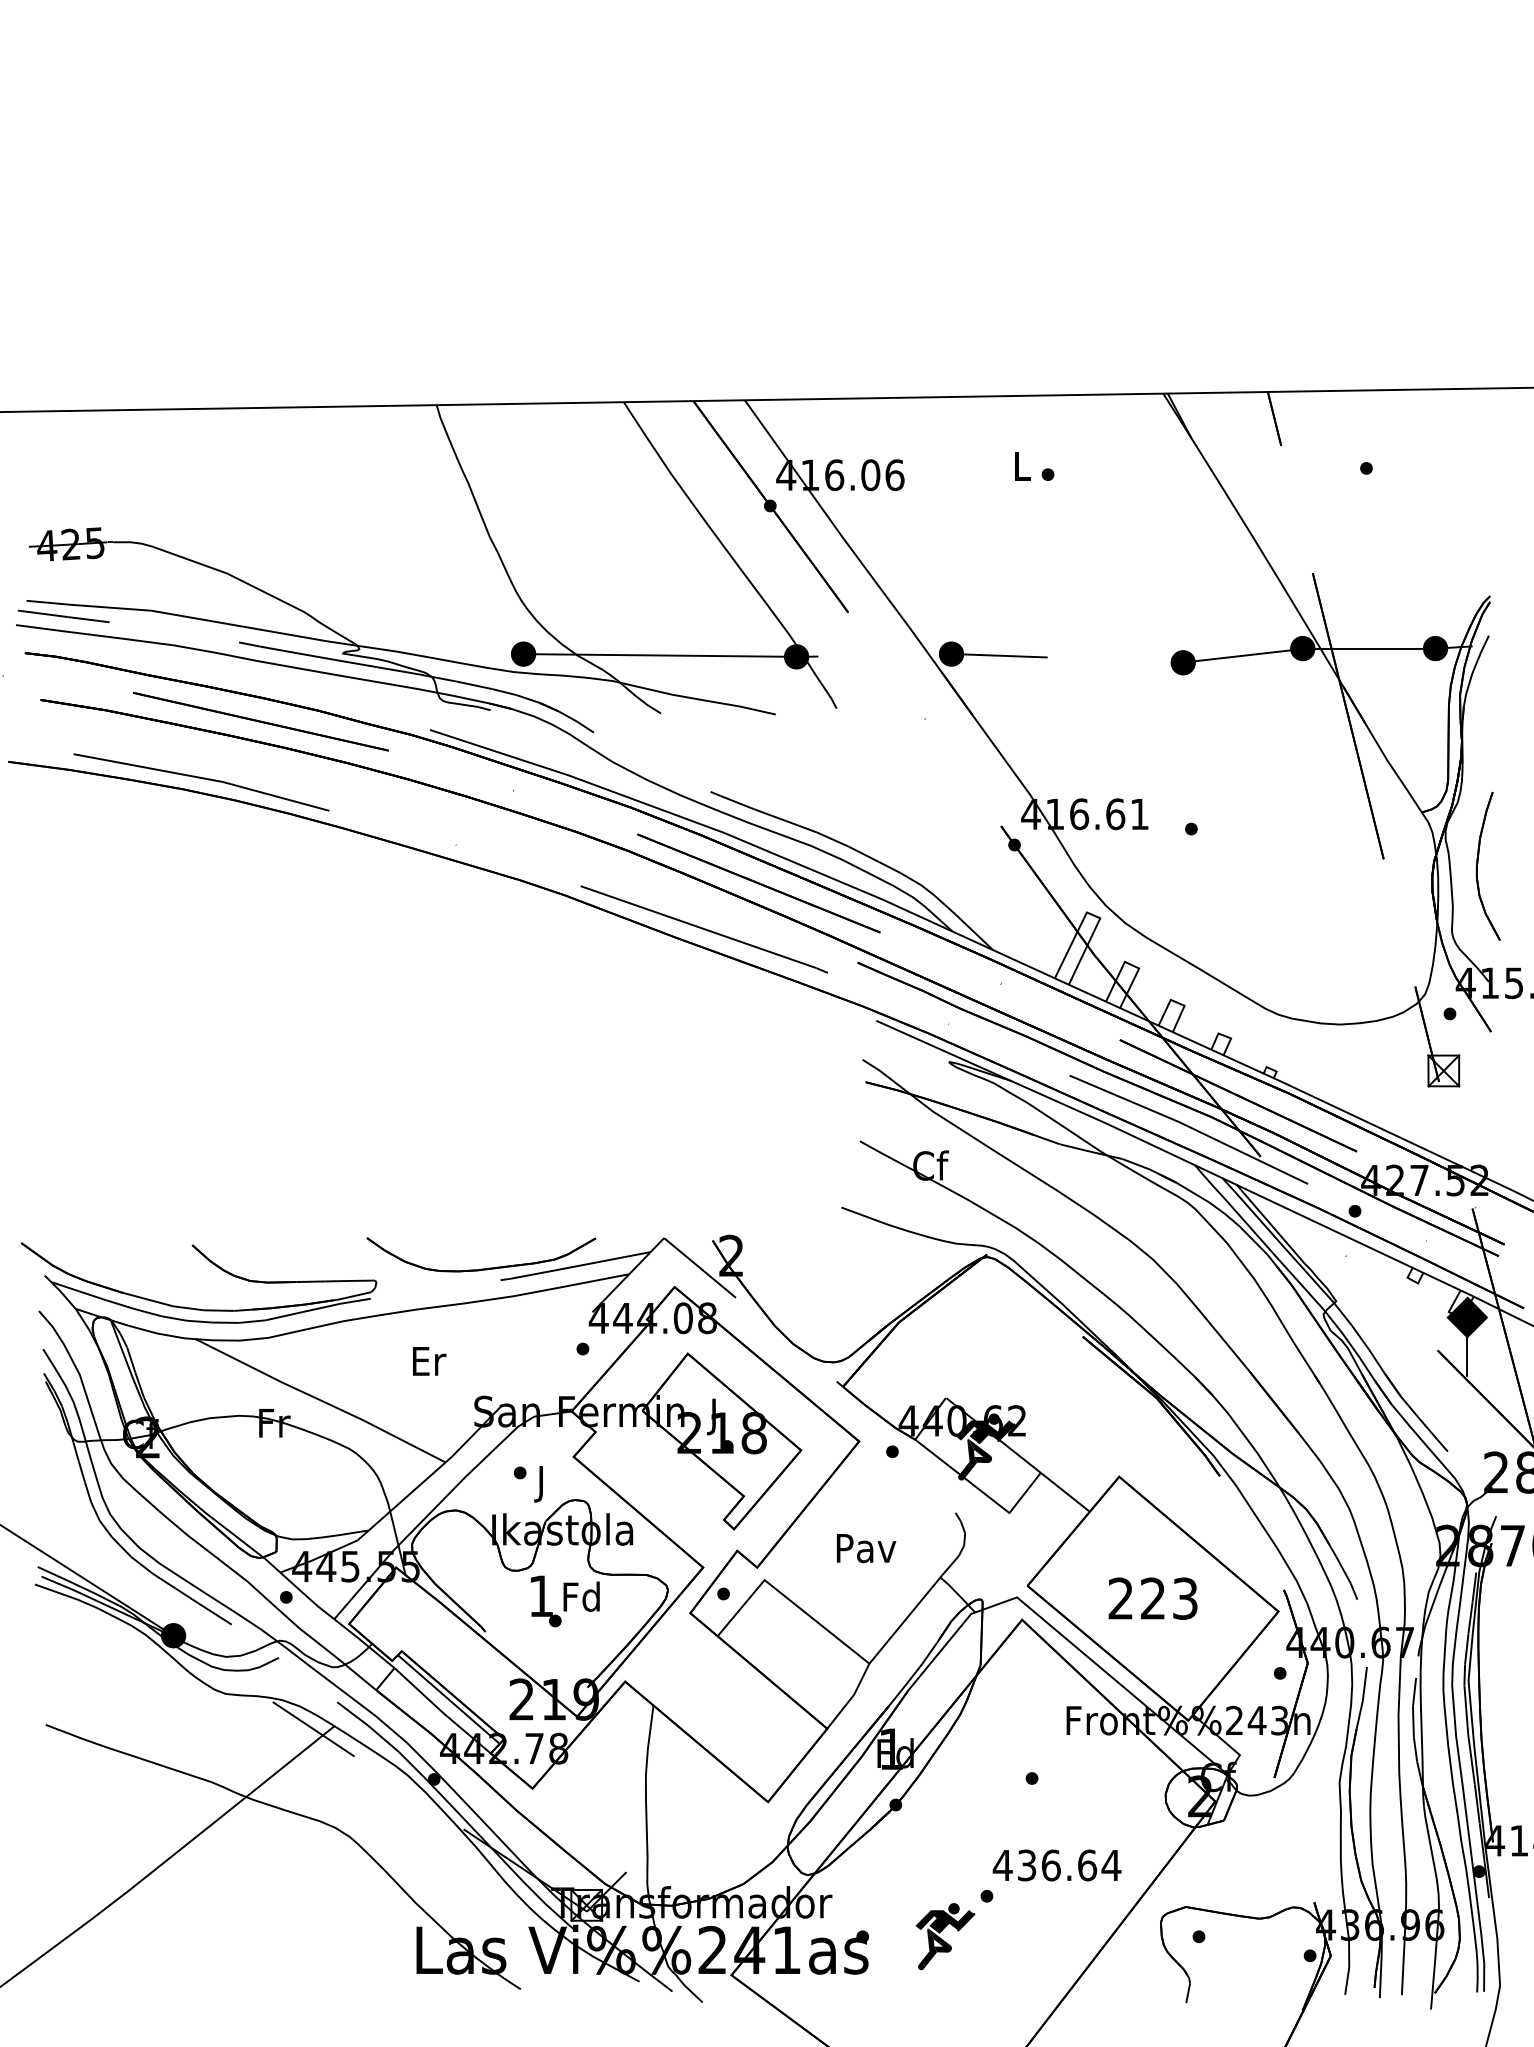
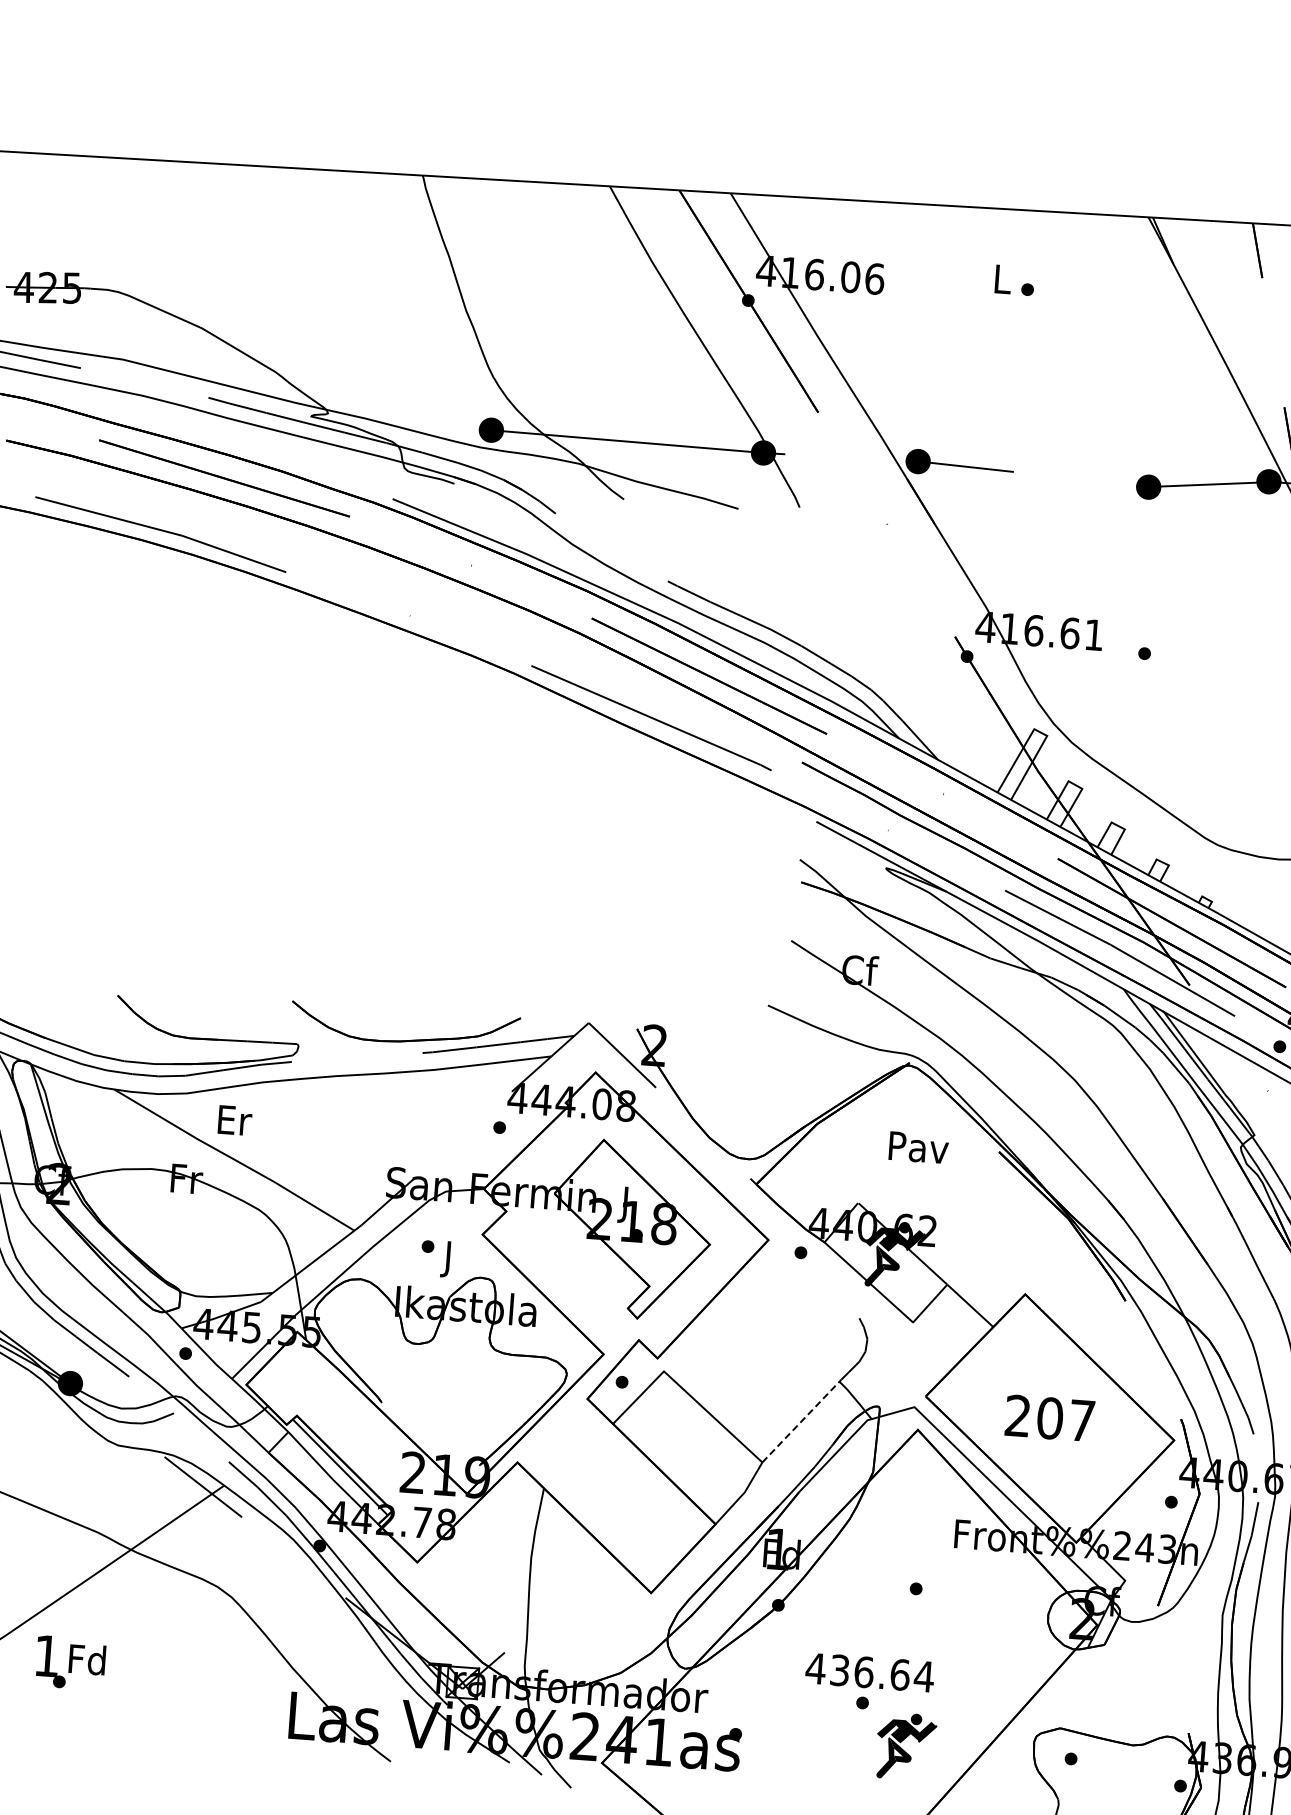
text: (429, 1361) -> (235, 1120), moved
text: (866, 1548) -> (918, 1147), moved
text: (1168, 1598) -> (1065, 1419), 223 -> 207
text: (564, 1601) -> (69, 1663), moved
line: (906, 1619) -> (802, 1421), solid -> dashed
text: (1056, 1865) -> (869, 1672), moved
part: (945, 1936) -> (906, 1746), moved

